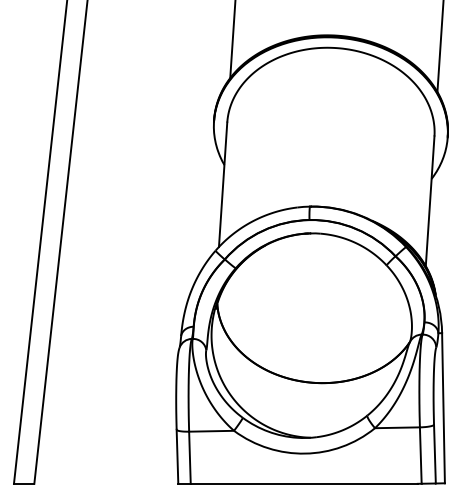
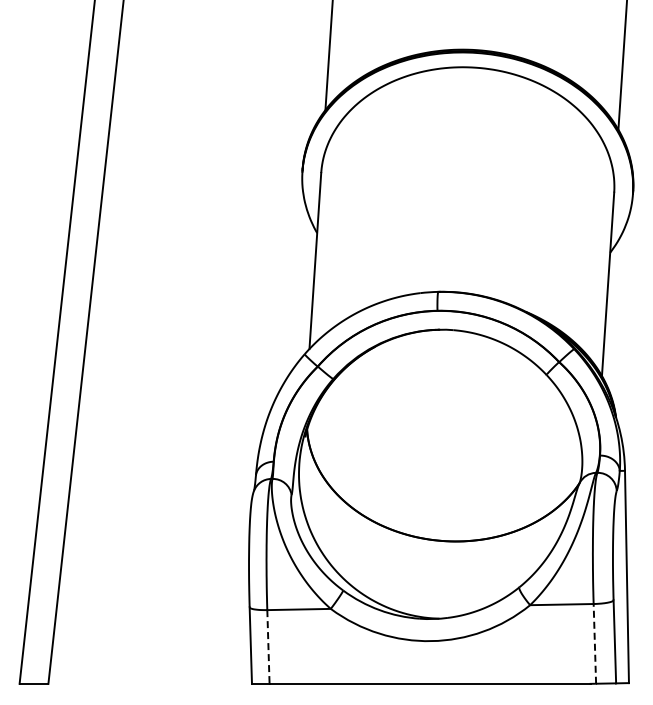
line: (420, 455) -> (594, 643), solid -> dashed
line: (189, 457) -> (268, 646), solid -> dashed

